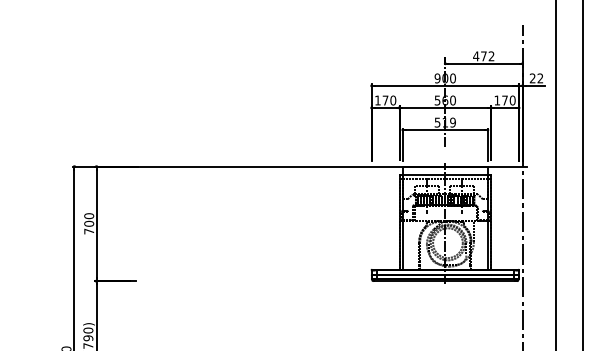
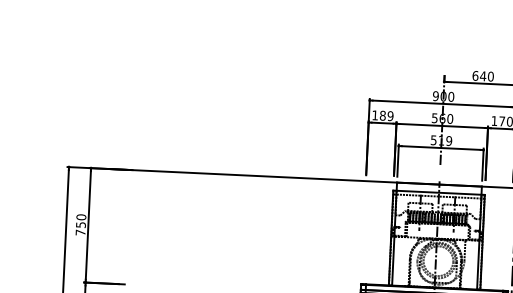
text: (483, 56) -> (482, 76), 472 -> 640
text: (389, 100) -> (386, 115), 170 -> 189
text: (89, 223) -> (81, 224), 700 -> 750

